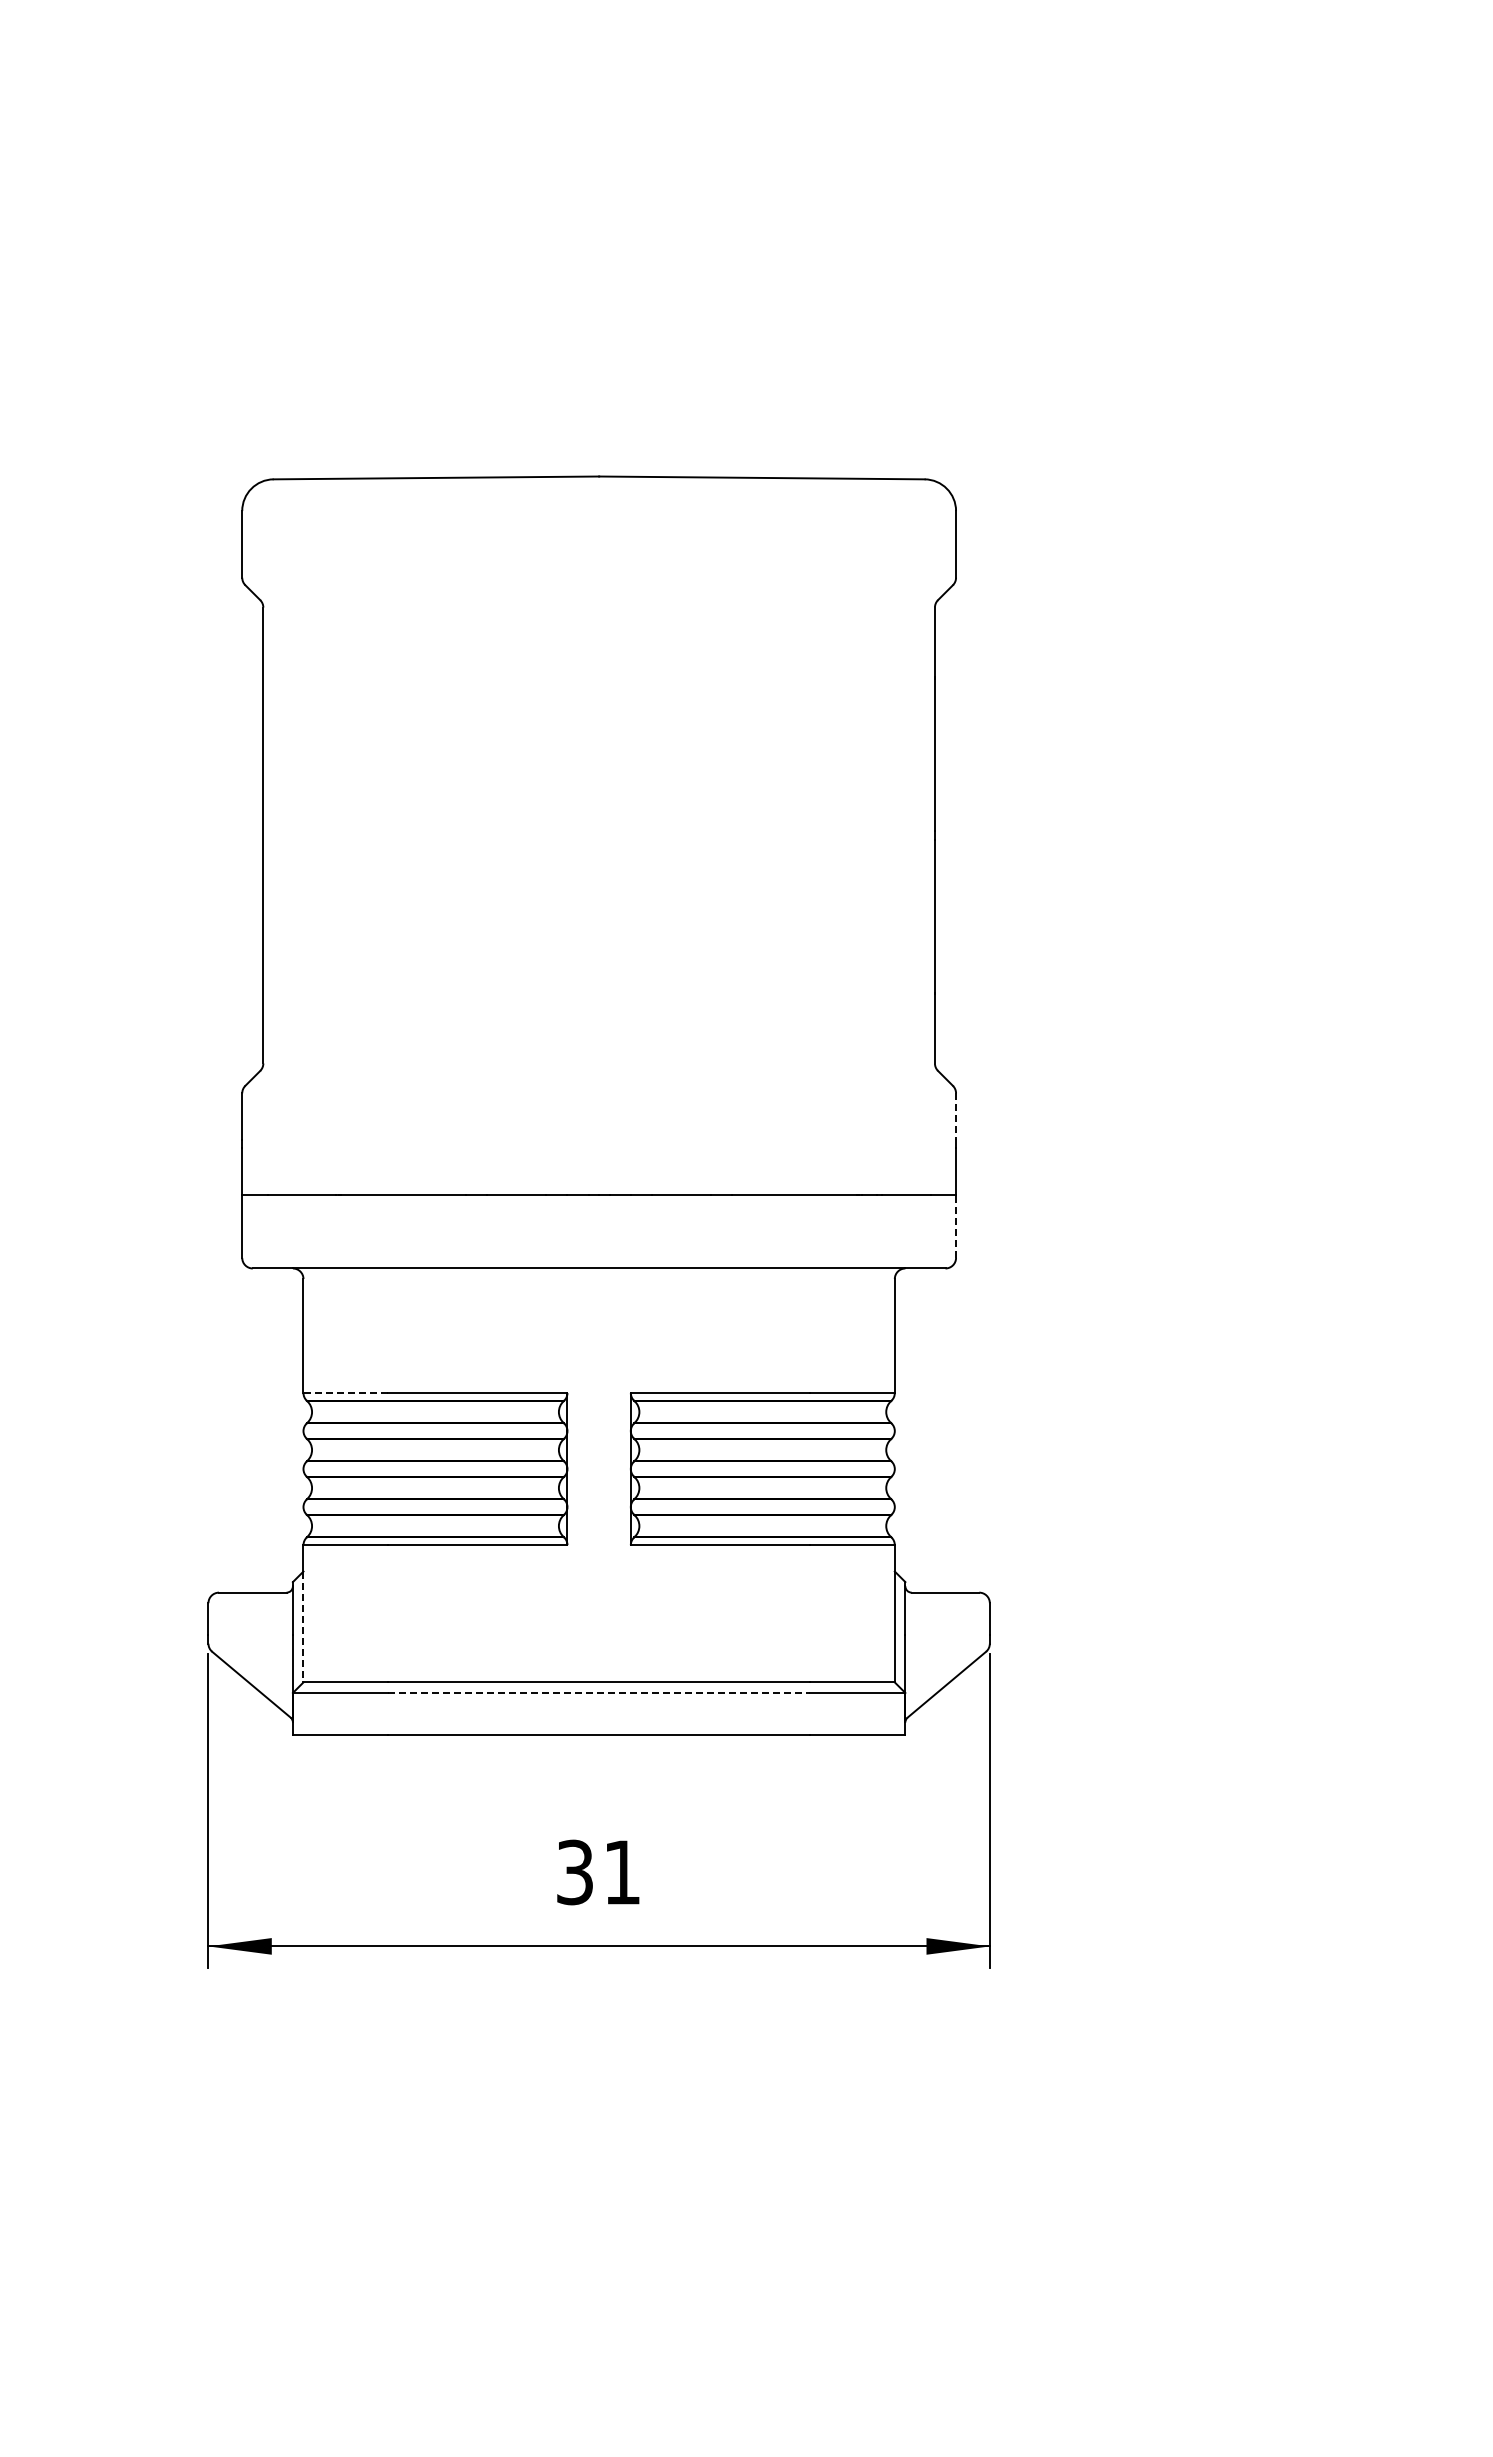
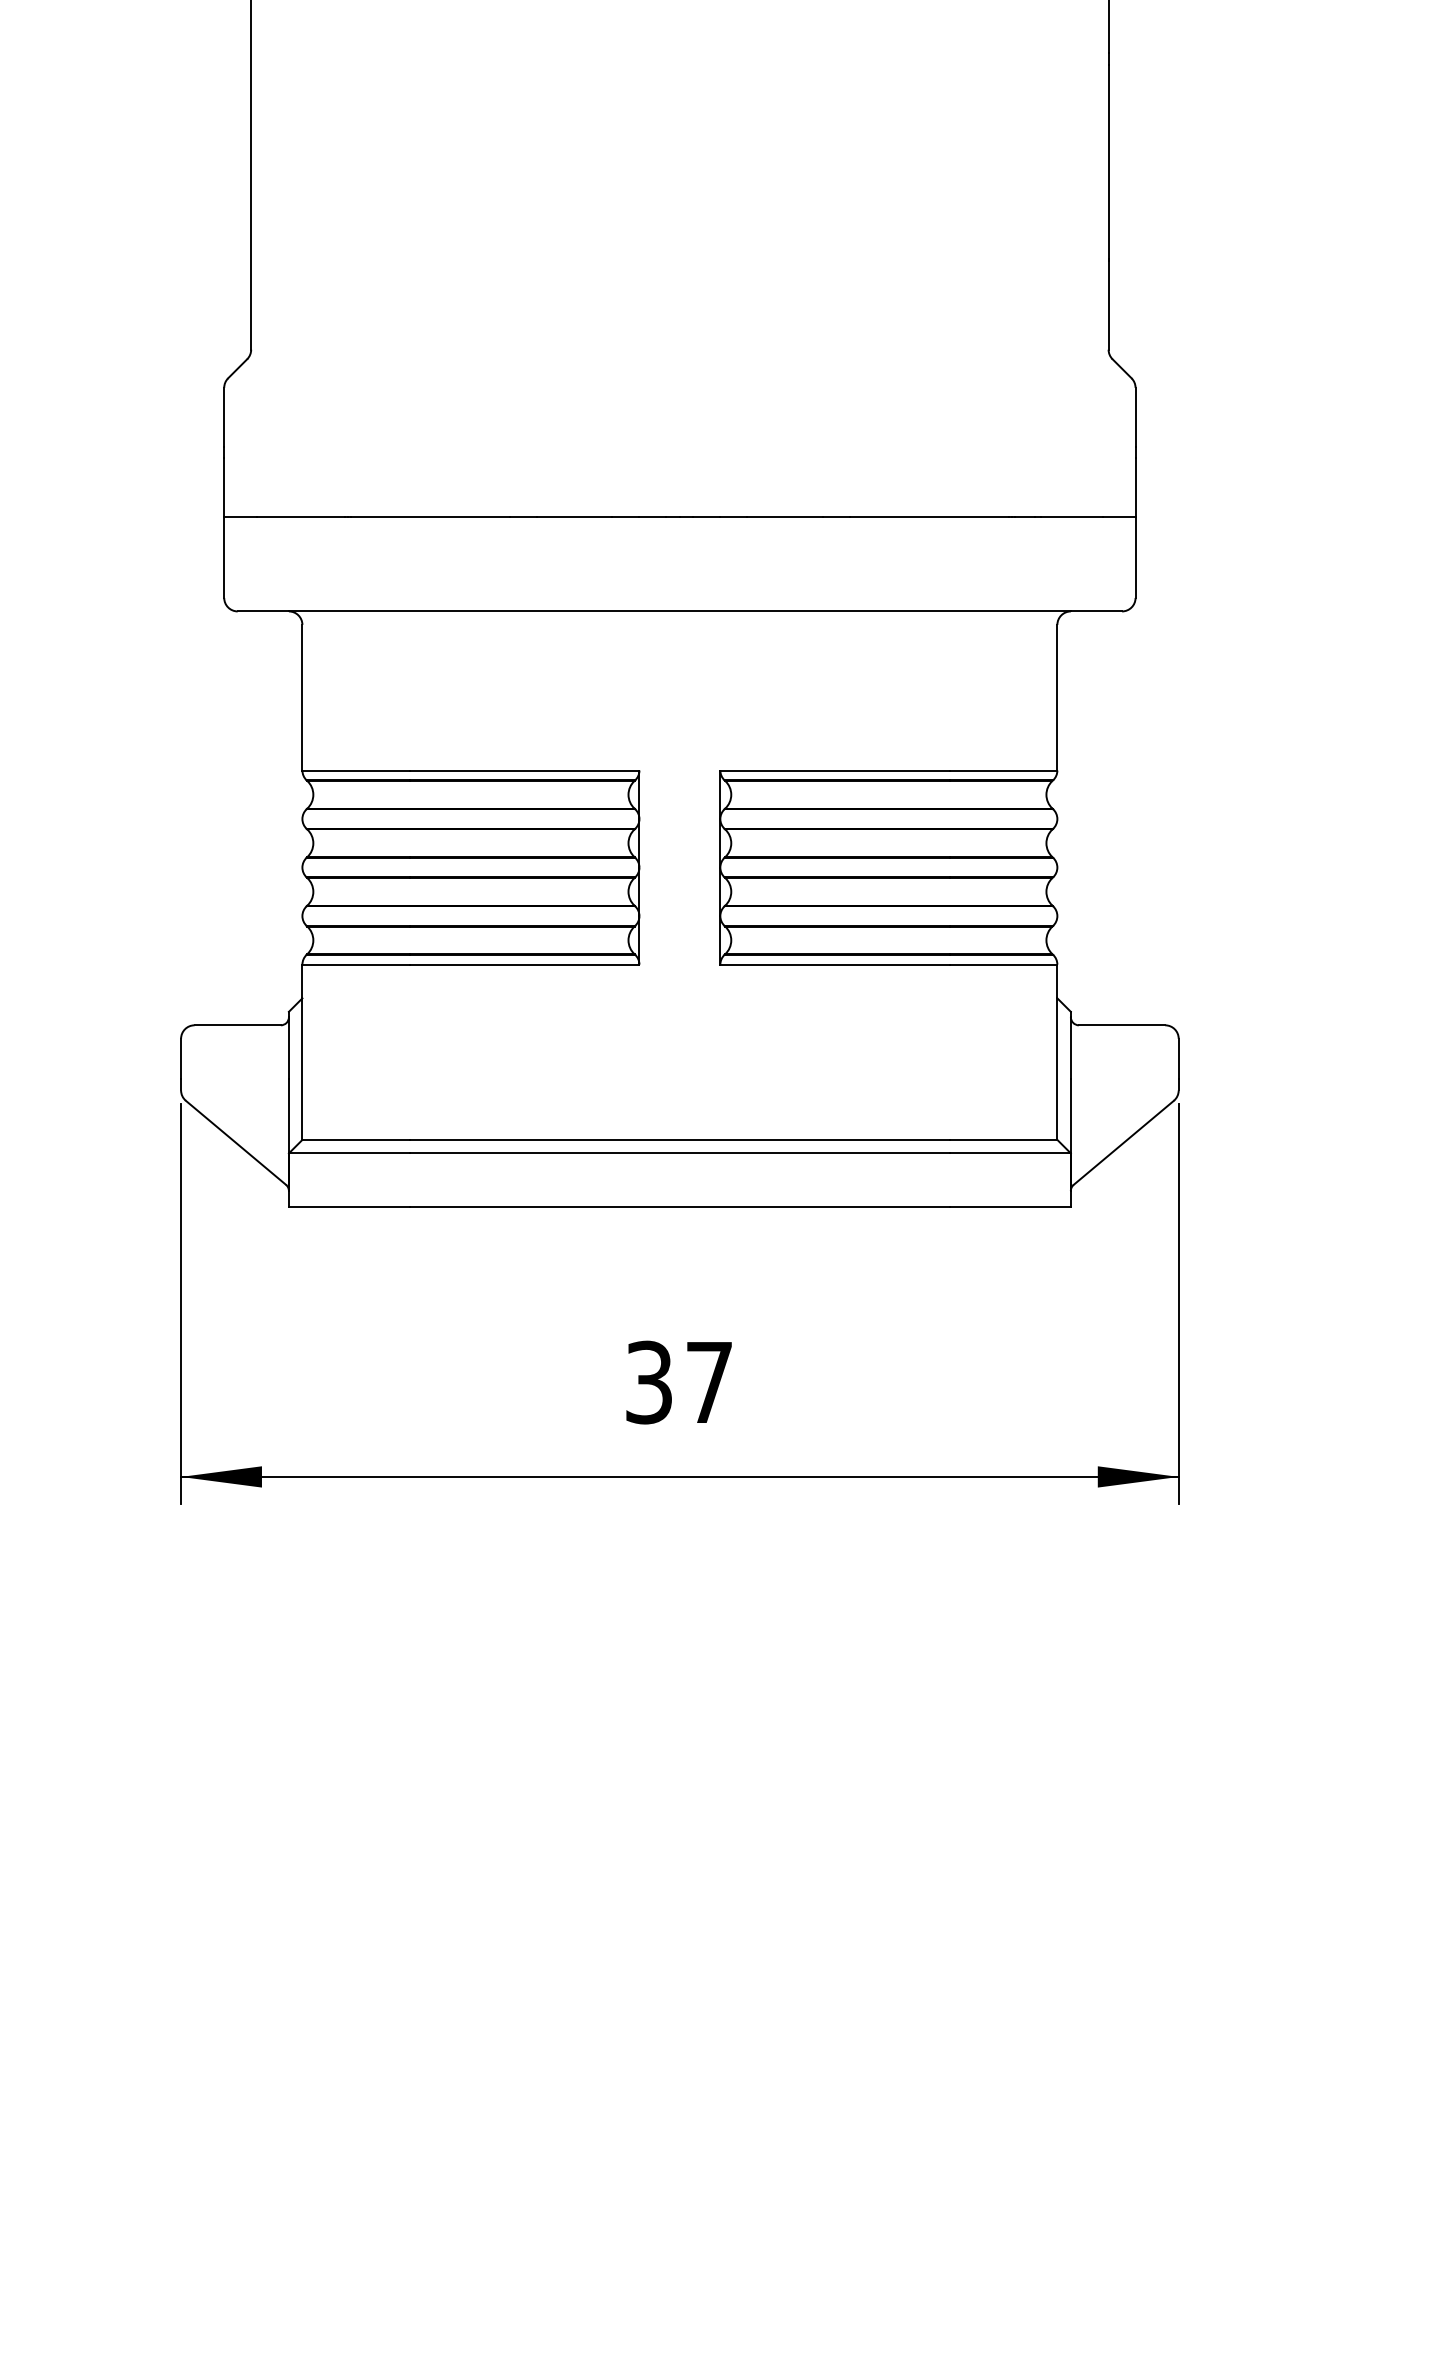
line: (956, 1117) -> (1136, 418), dashed -> solid
line: (956, 1226) -> (1136, 557), dashed -> solid
line: (345, 1393) -> (356, 771), dashed -> solid
line: (303, 1627) -> (302, 1069), dashed -> solid
line: (599, 1692) -> (680, 1152), dashed -> solid
text: (622, 1872) -> (709, 1382), 31 -> 37

